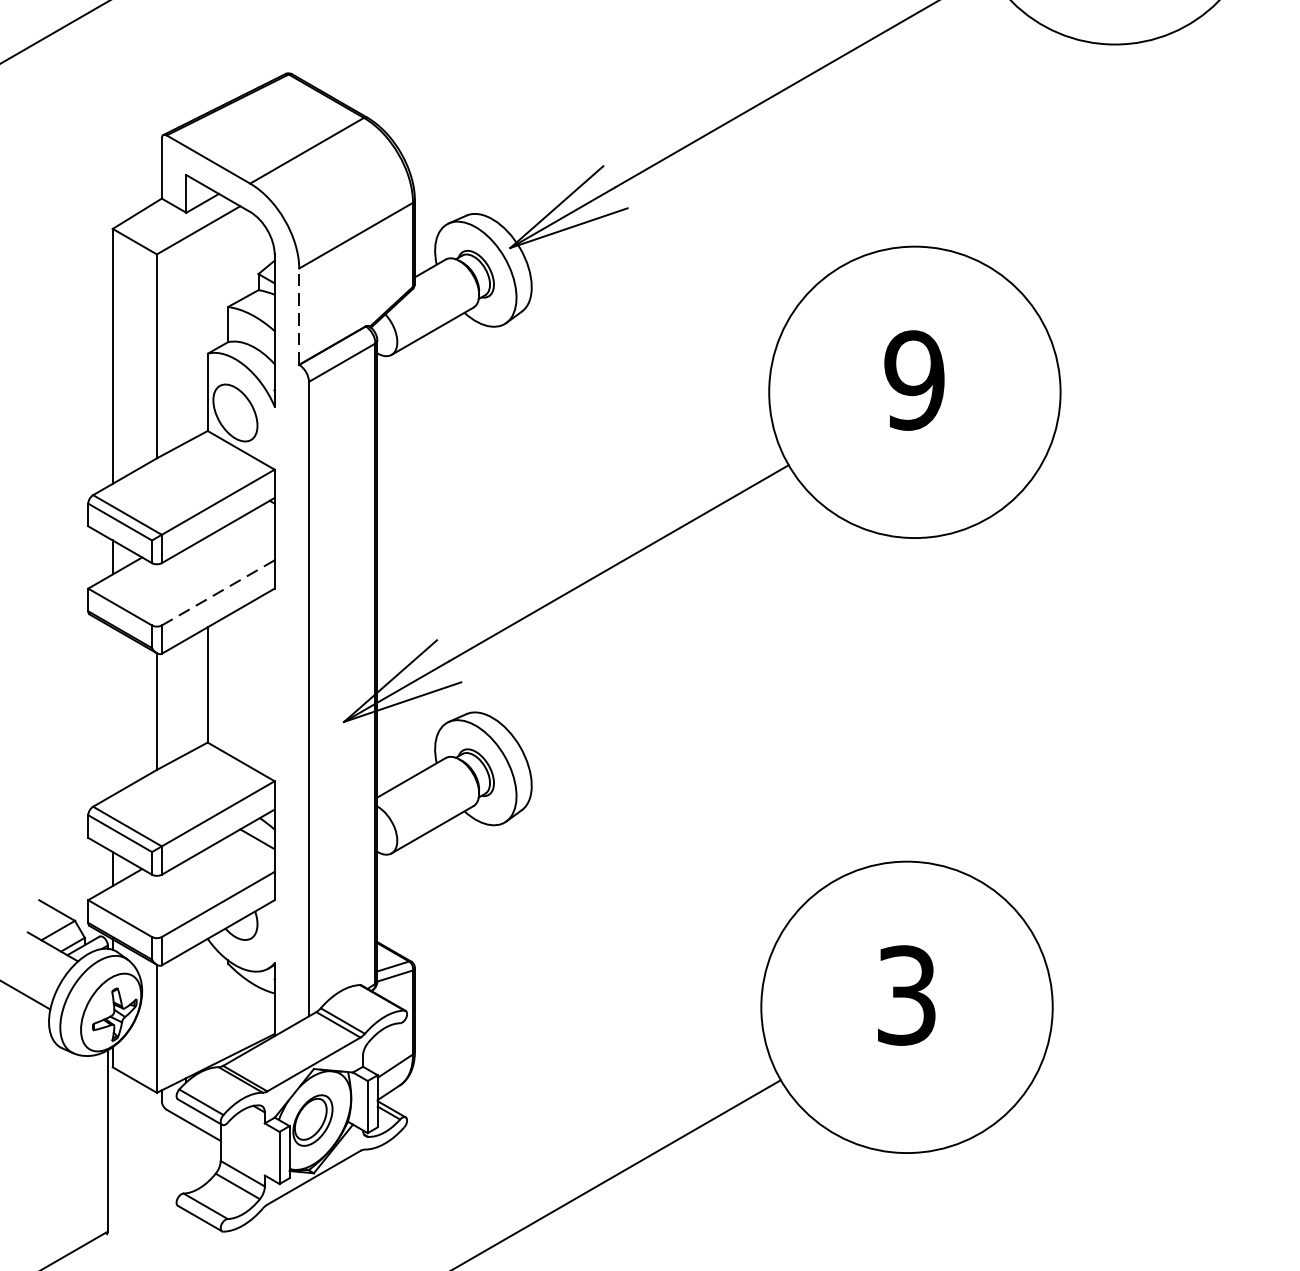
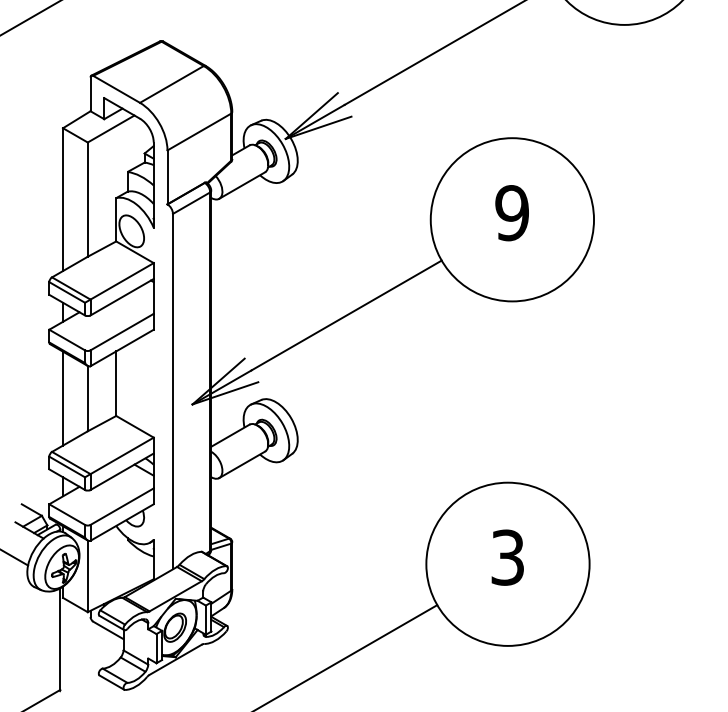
line: (299, 316) -> (167, 177), dashed -> solid
line: (218, 591) -> (122, 331), dashed -> solid
line: (113, 711) -> (63, 398), added

